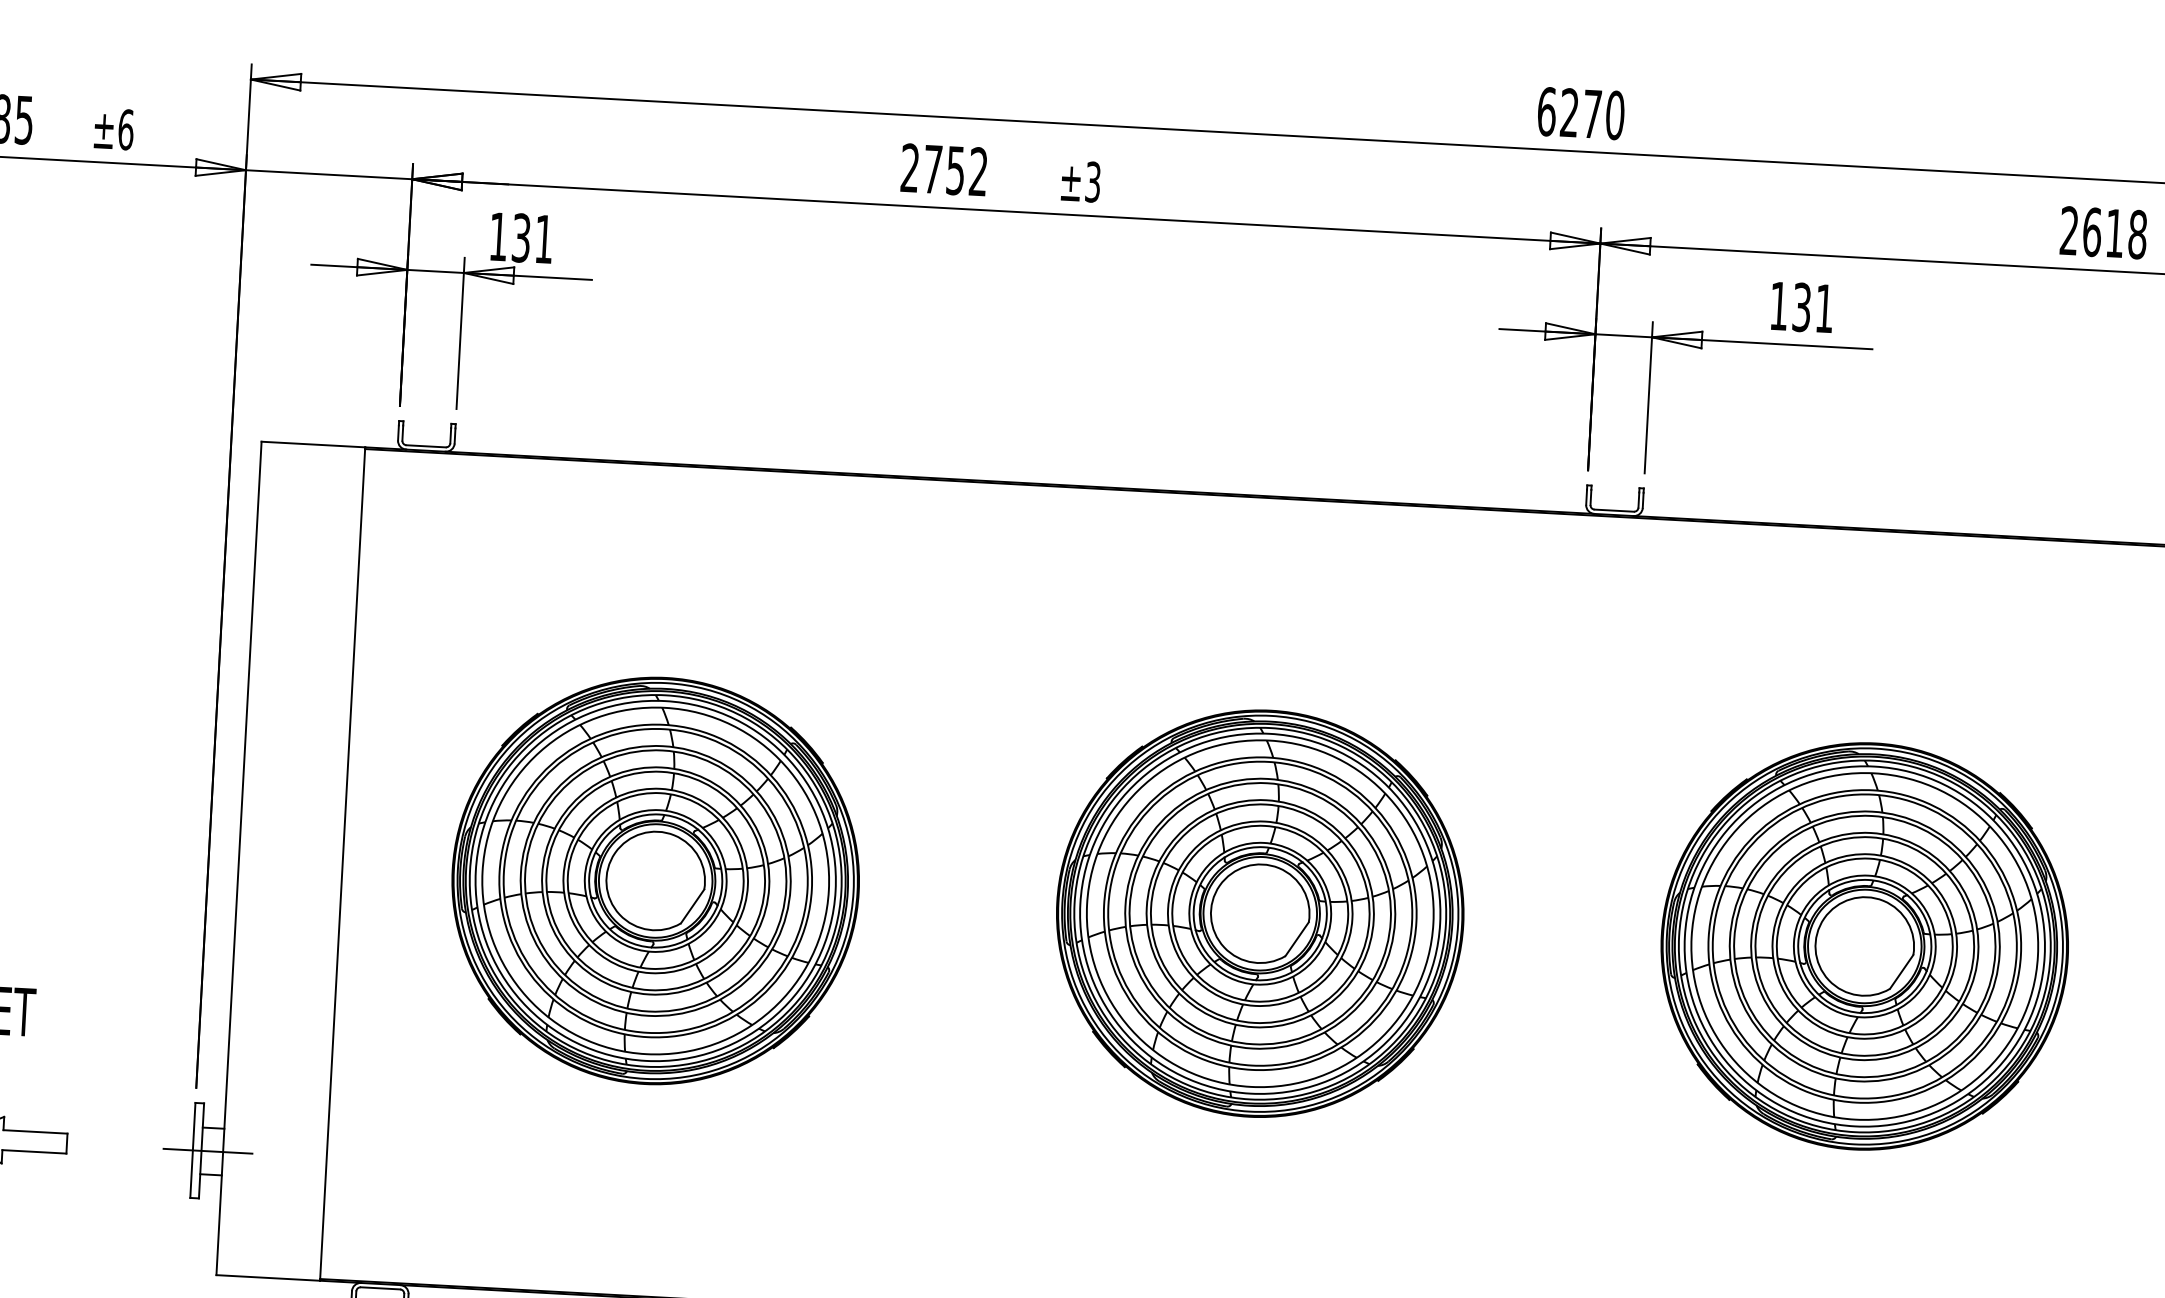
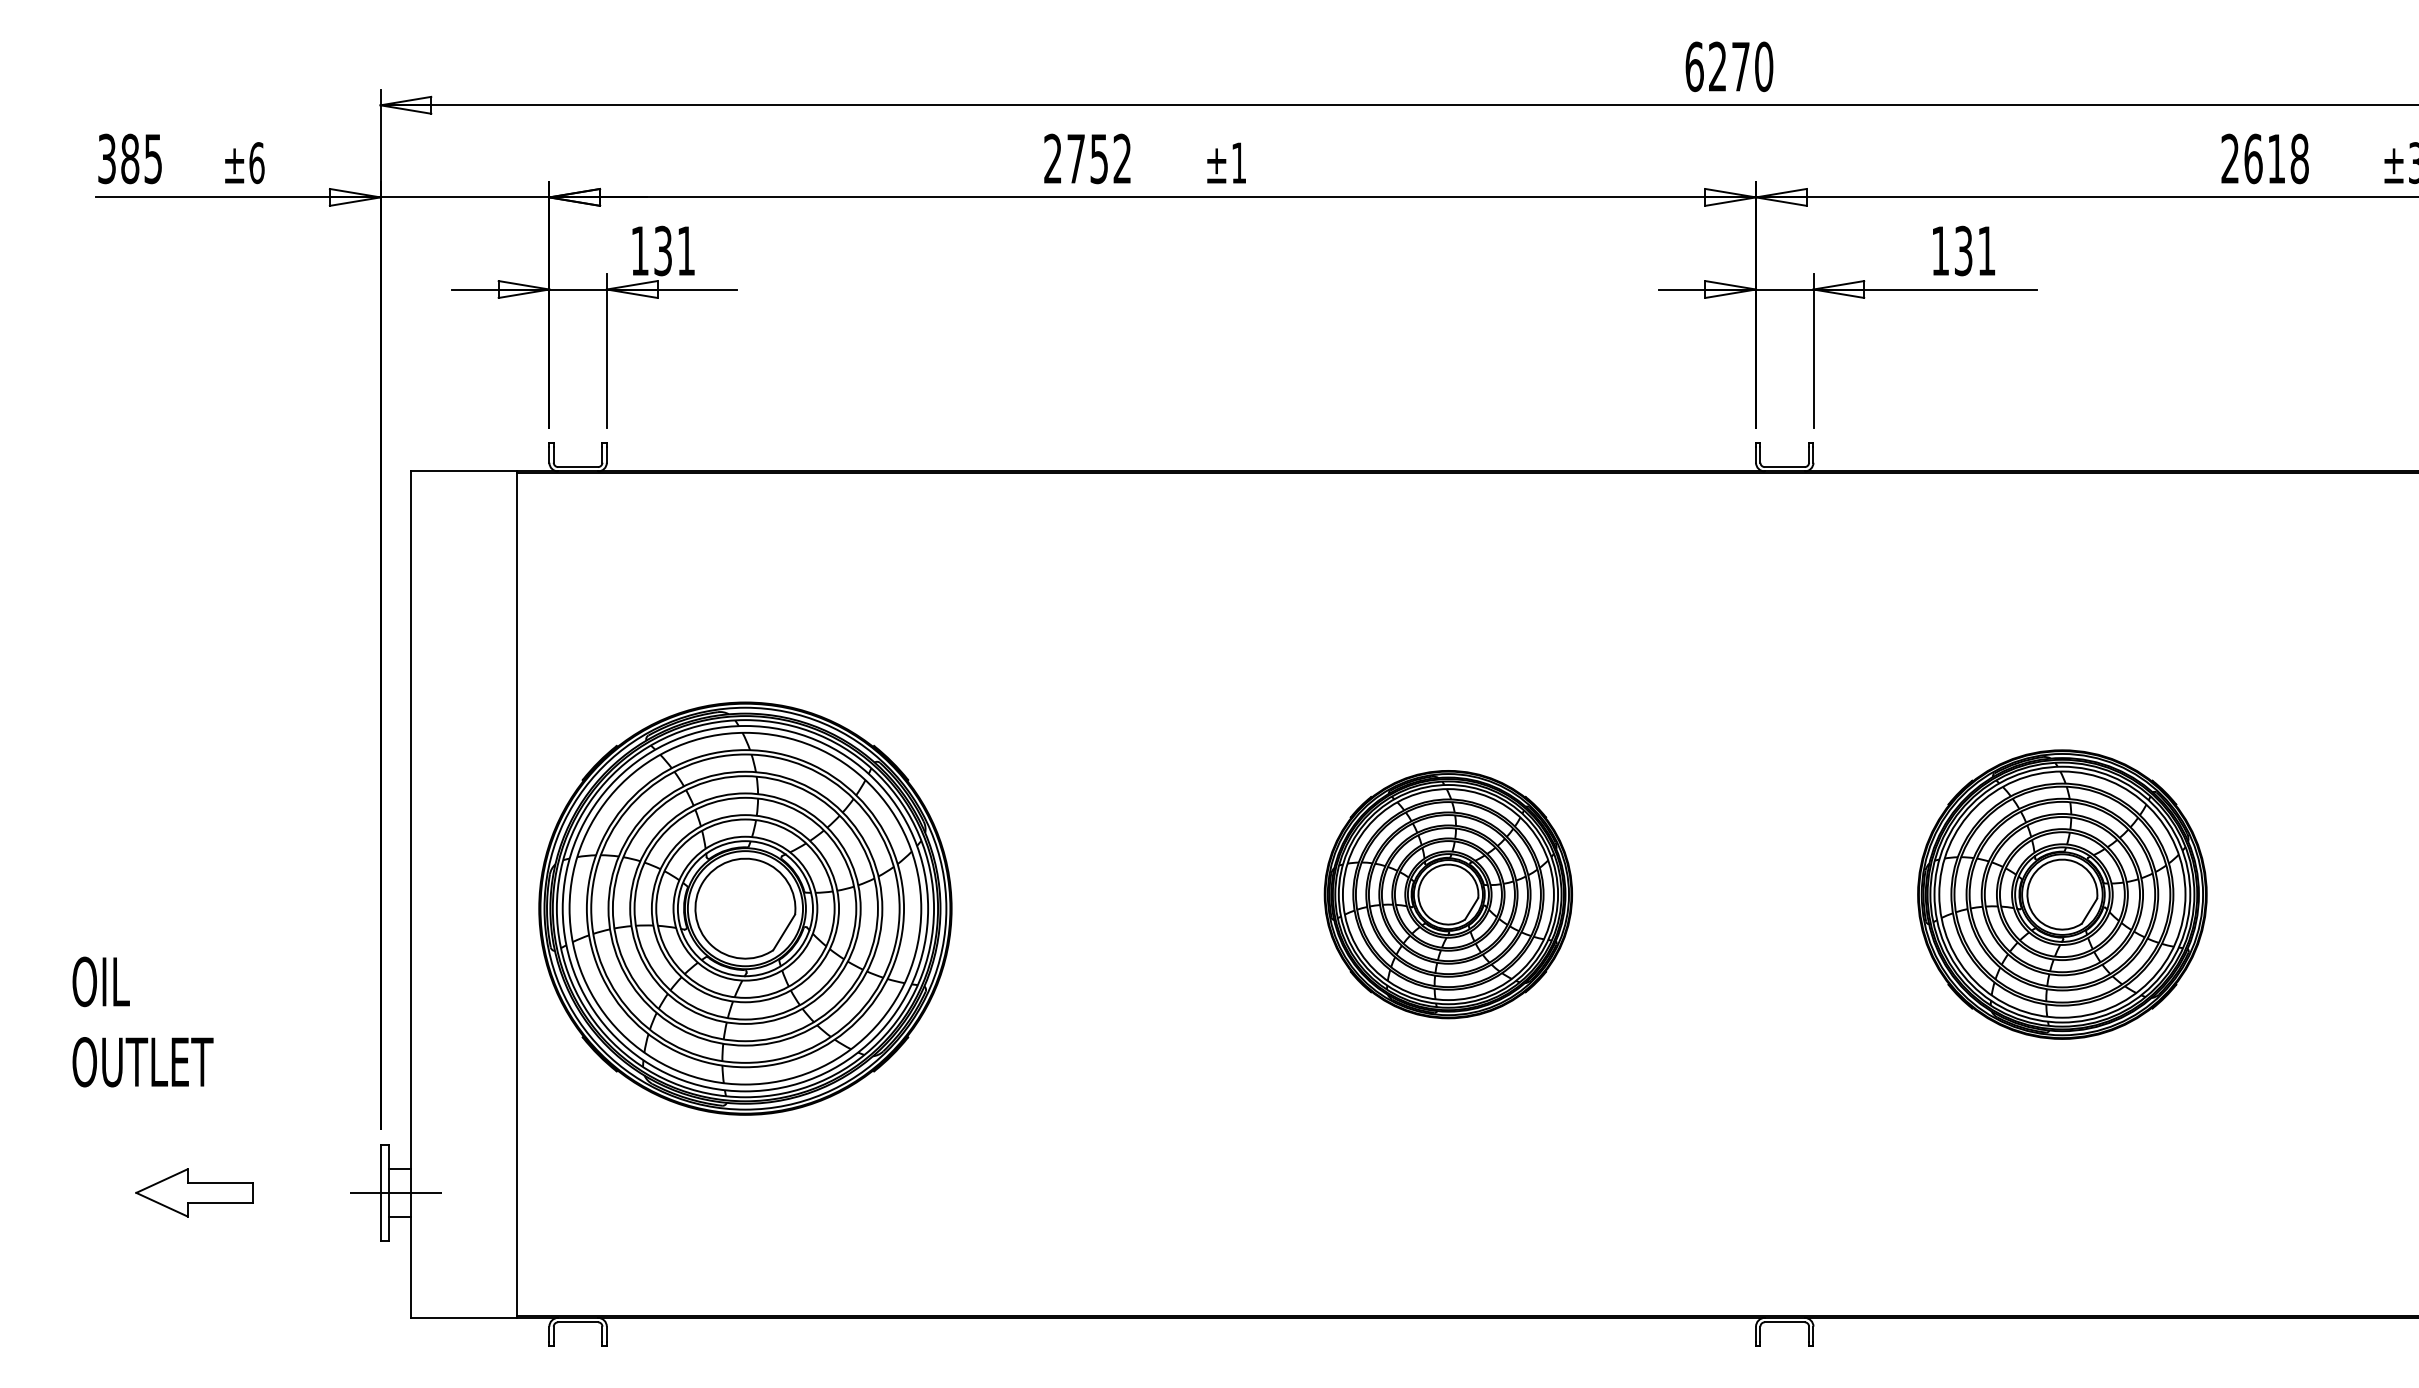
text: (1092, 182) -> (1238, 163), ±3 -> ±1
part: (655, 880) -> (745, 908), moved
part: (1260, 913) -> (1448, 894), size x0.6
part: (1864, 946) -> (2062, 894), size x0.7

